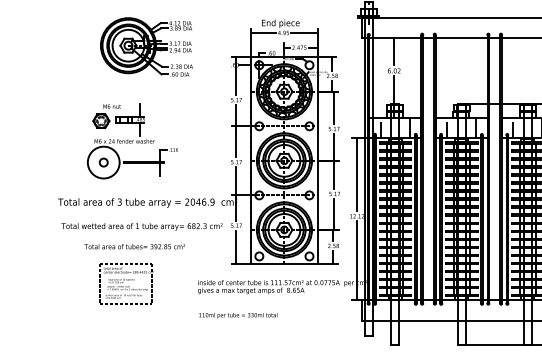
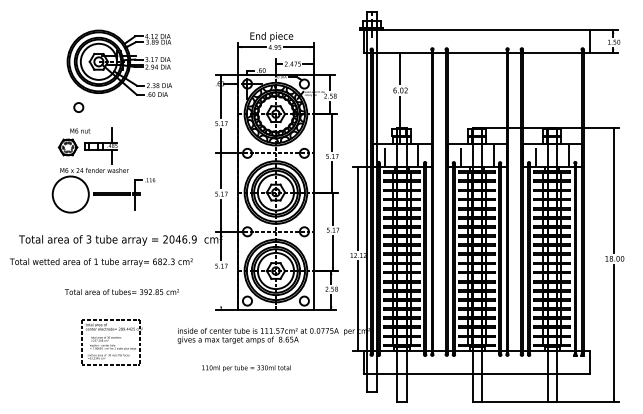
circle: (103, 162) -> (78, 107), moved
text: (142, 226) -> (101, 262), moved
text: (134, 246) -> (121, 291), moved
line: (236, 247) -> (221, 290), removed
part: (126, 284) -> (111, 342), moved
text: (238, 315) -> (246, 368), moved

